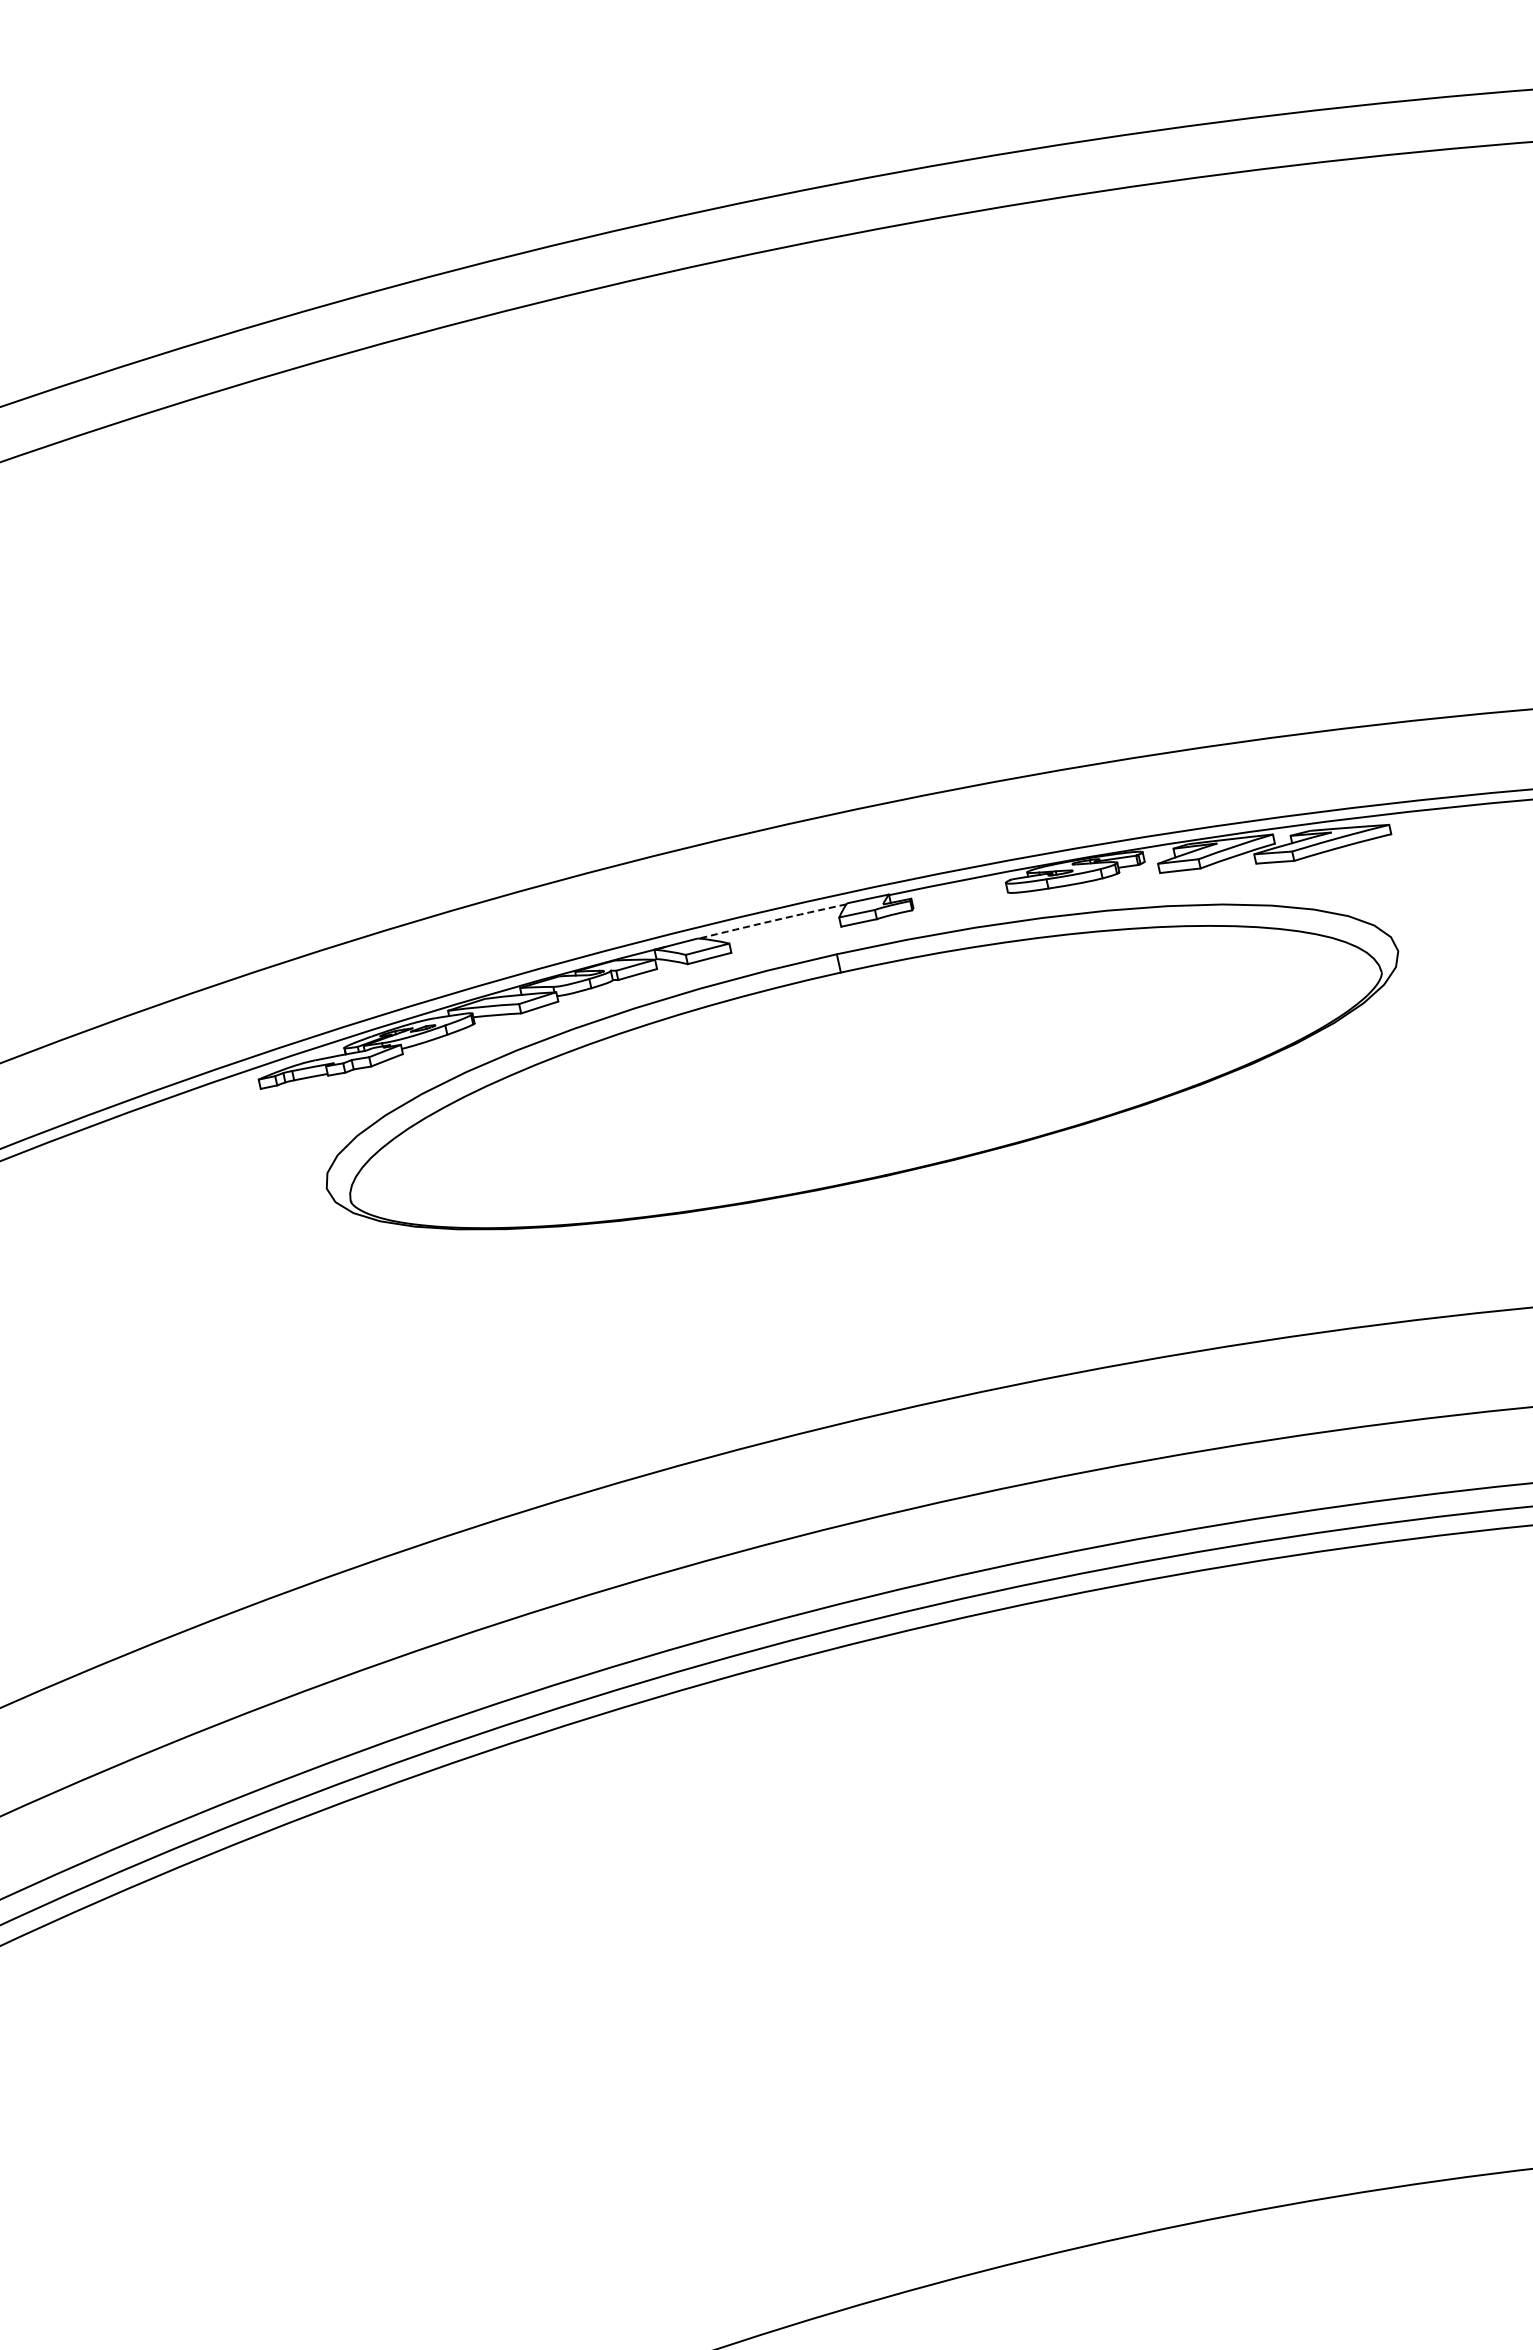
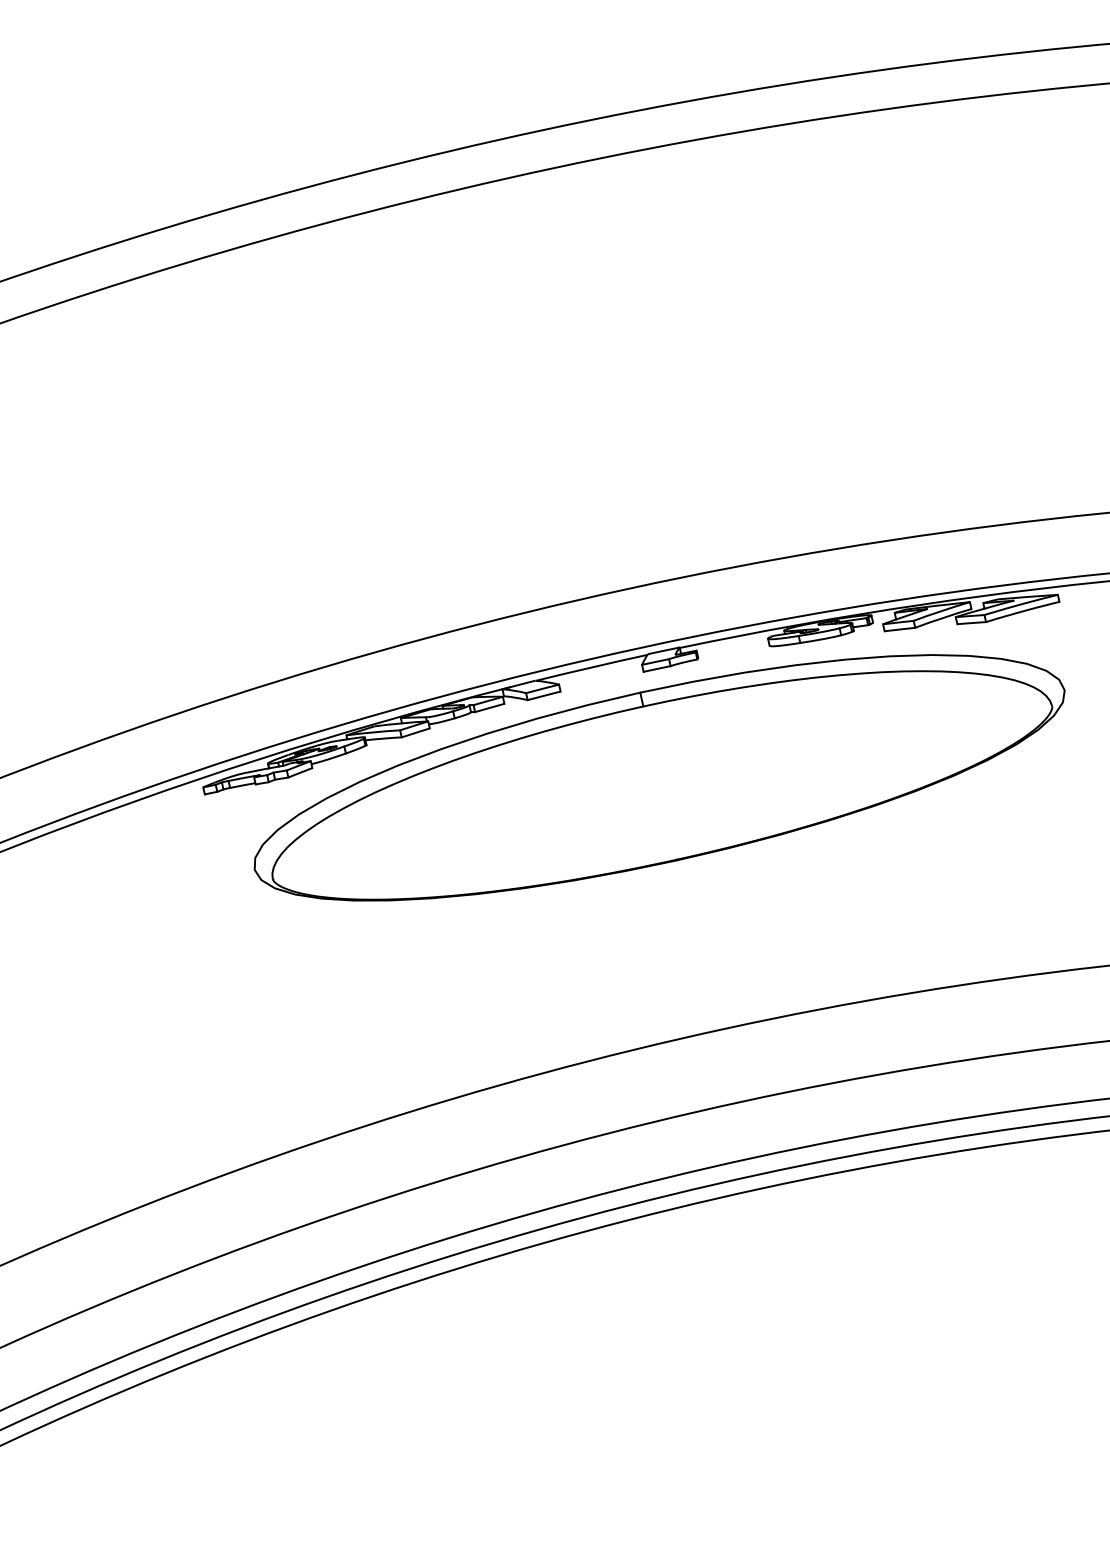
arc: (772, 920) -> (591, 667), dashed -> solid

